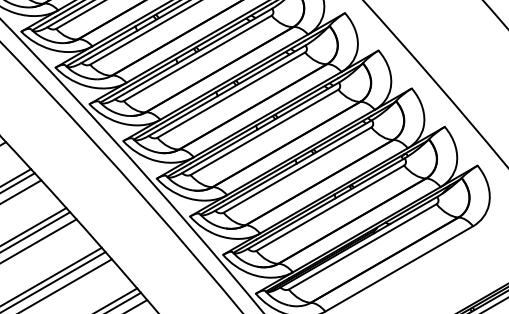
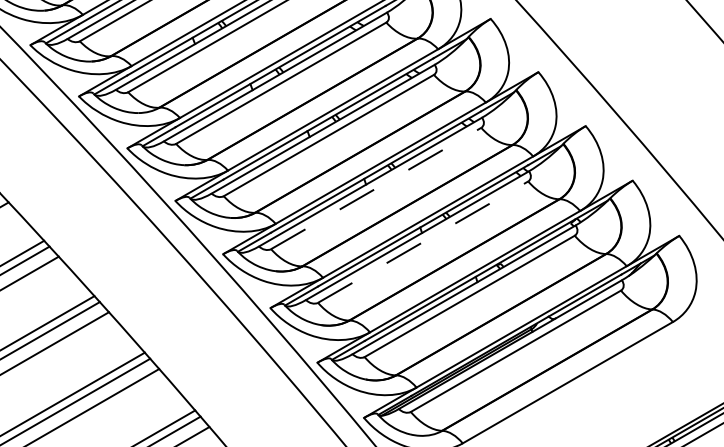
line: (264, 132) -> (376, 188), solid -> dashed
line: (297, 169) -> (423, 241), solid -> dashed

